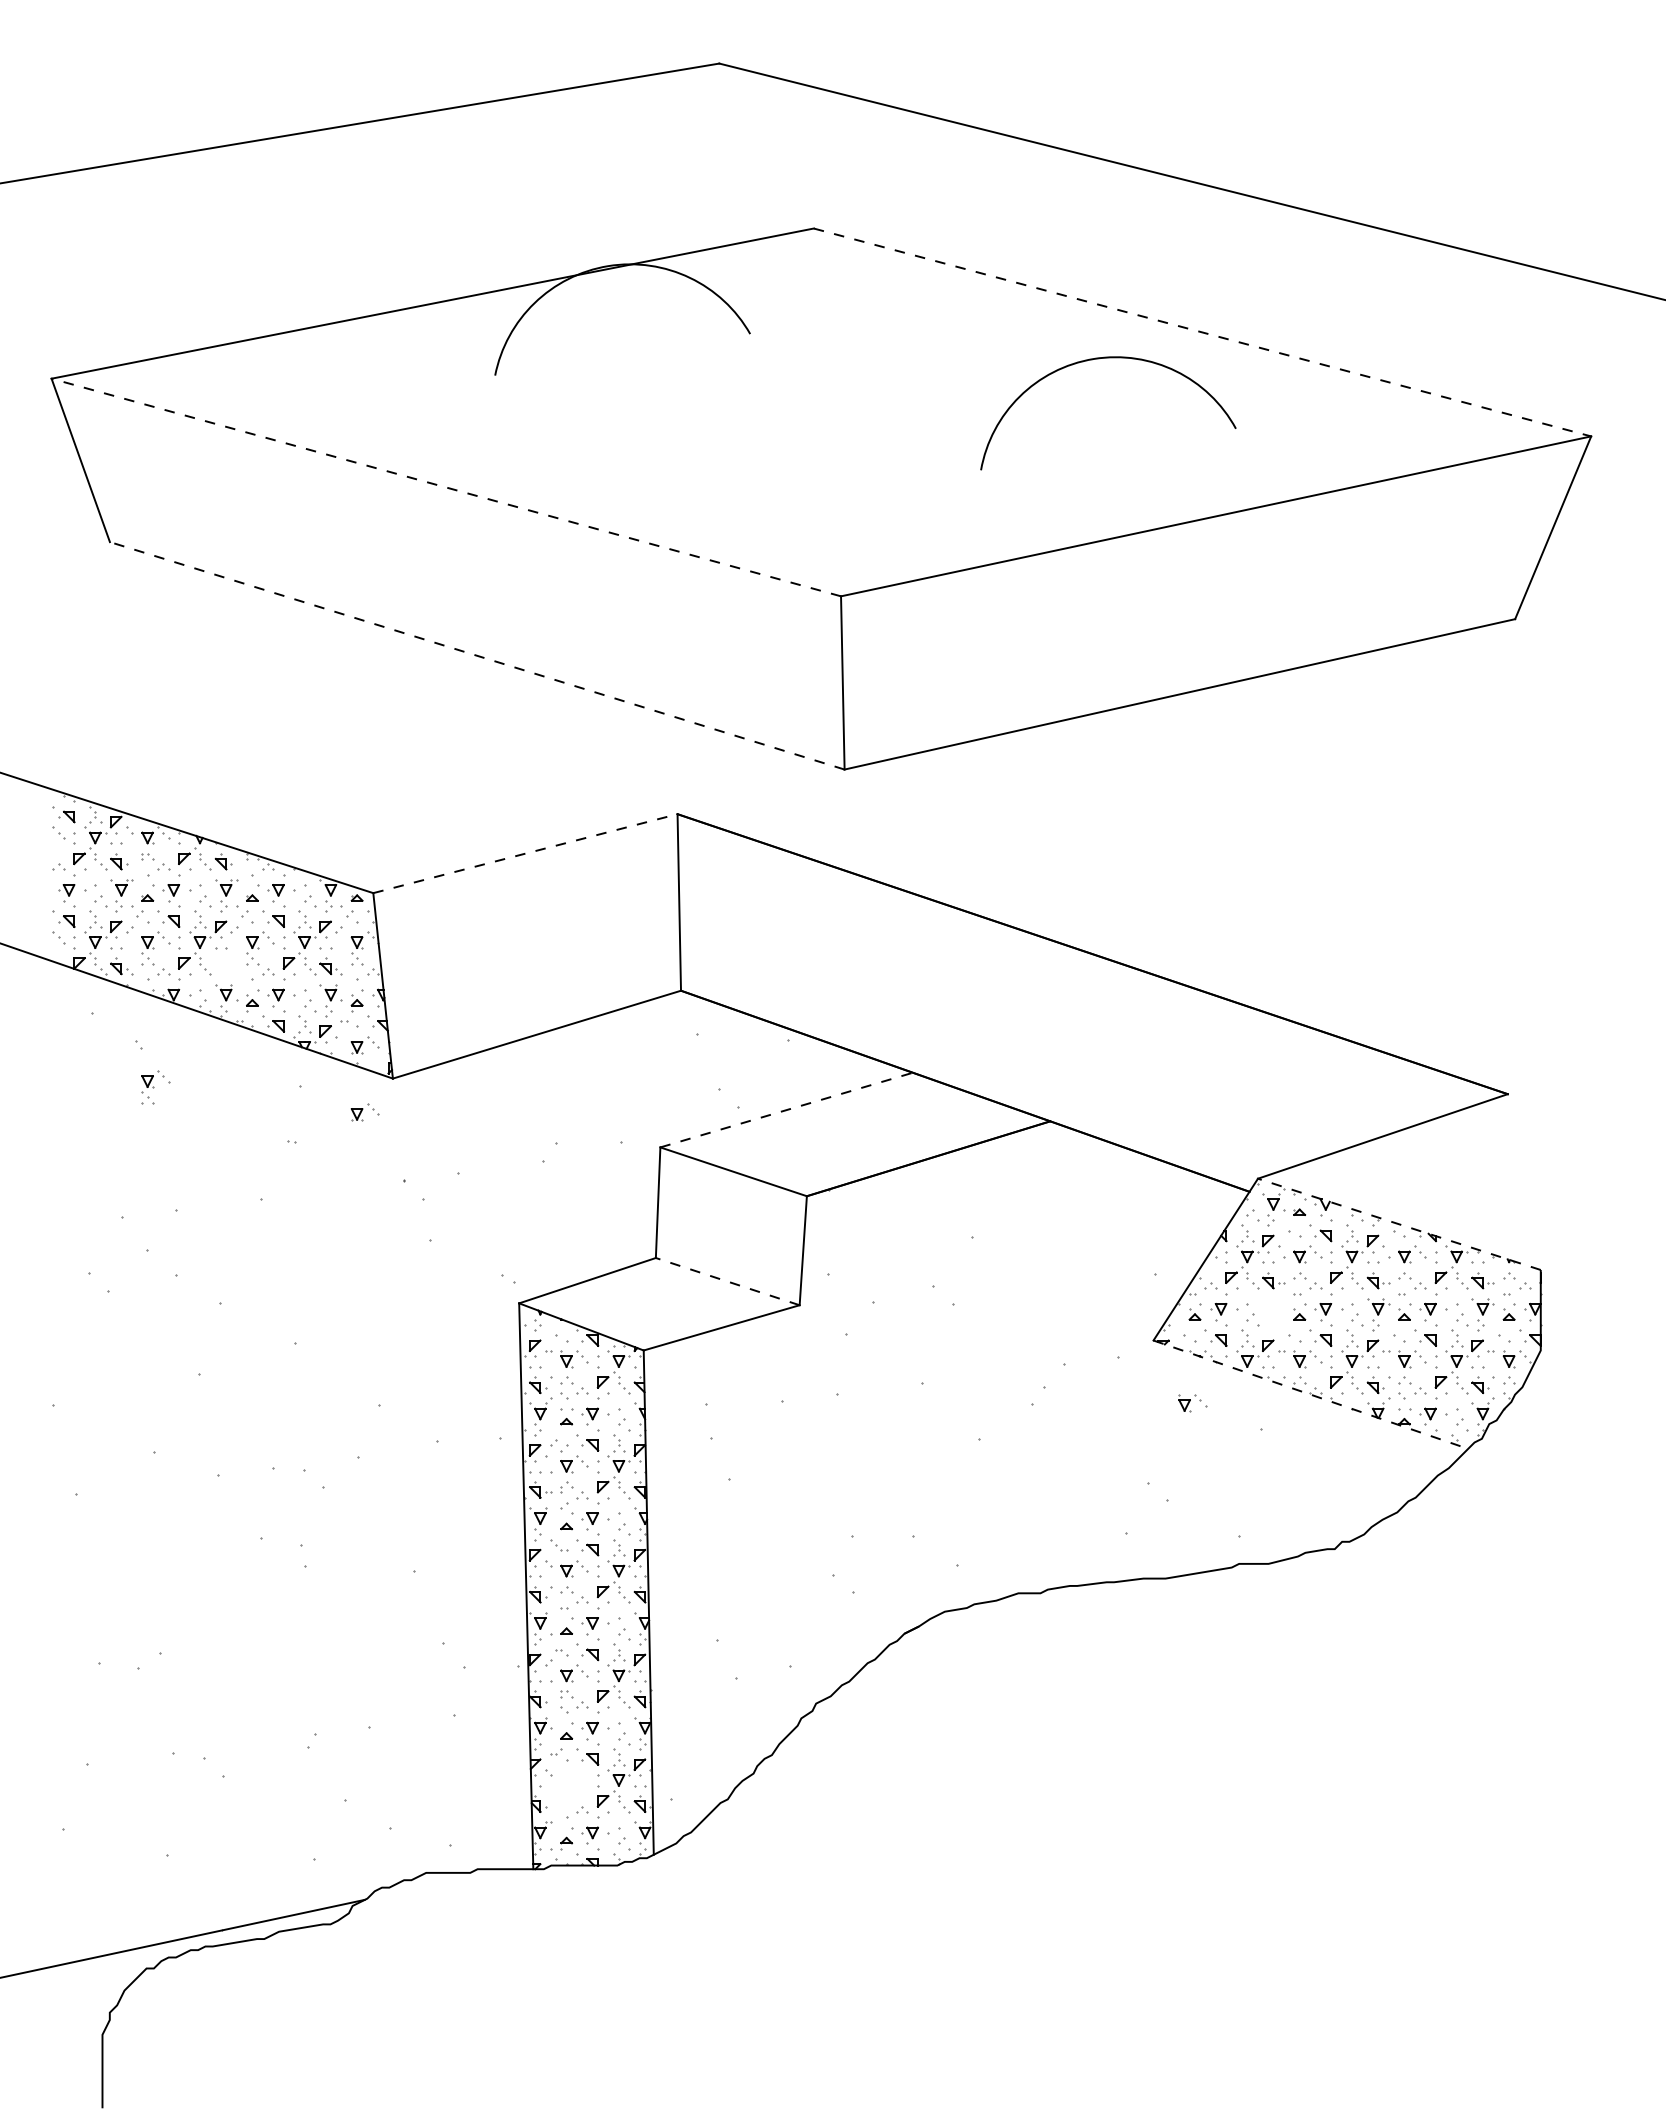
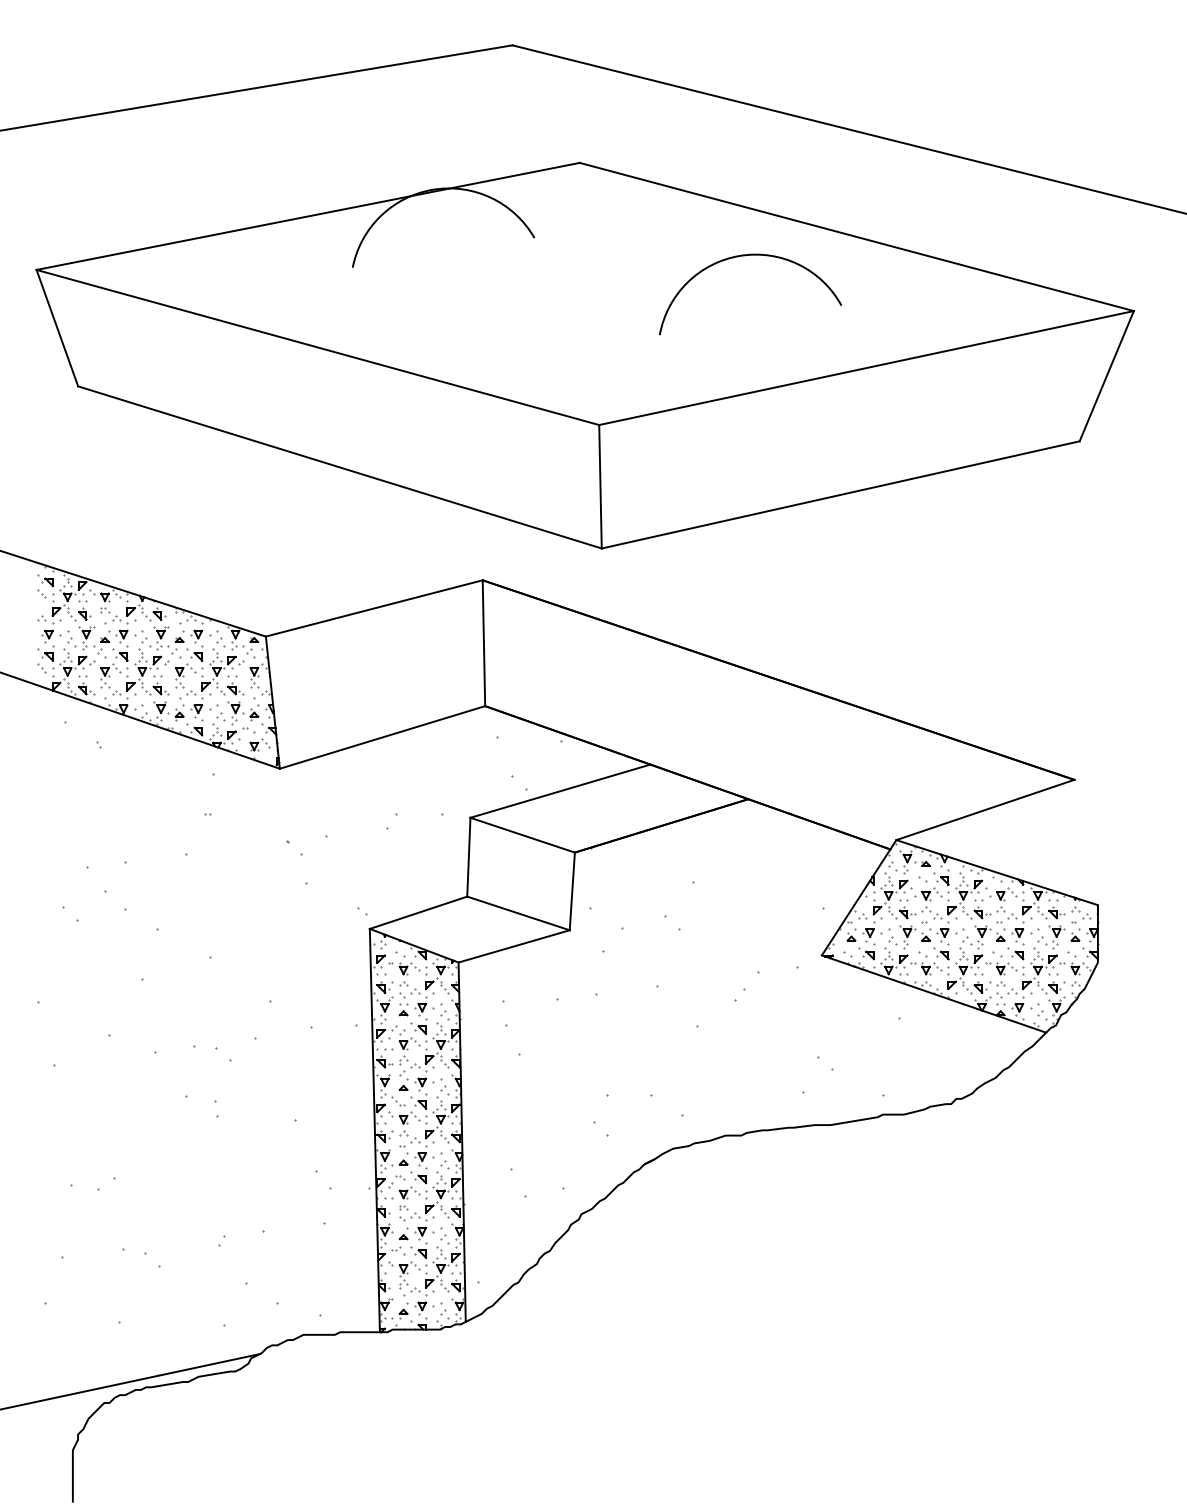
line: (1202, 332) -> (856, 237), dashed -> solid
arc: (1099, 359) -> (744, 256), moved
line: (445, 487) -> (317, 347), dashed -> solid
line: (477, 655) -> (340, 467), dashed -> solid
line: (525, 853) -> (374, 608), dashed -> solid
part: (226, 966) -> (161, 688), added
part: (155, 1087) -> (110, 775), removed
line: (786, 1110) -> (560, 791), dashed -> solid
part: (364, 1112) -> (259, 792), removed
line: (1399, 1224) -> (997, 872), dashed -> solid
line: (727, 1281) -> (518, 913), dashed -> solid
part: (1273, 1314) -> (907, 936), added
line: (1311, 1394) -> (934, 993), dashed -> solid
part: (1192, 1403) -> (849, 1000), removed
part: (574, 1788) -> (409, 1274), added

